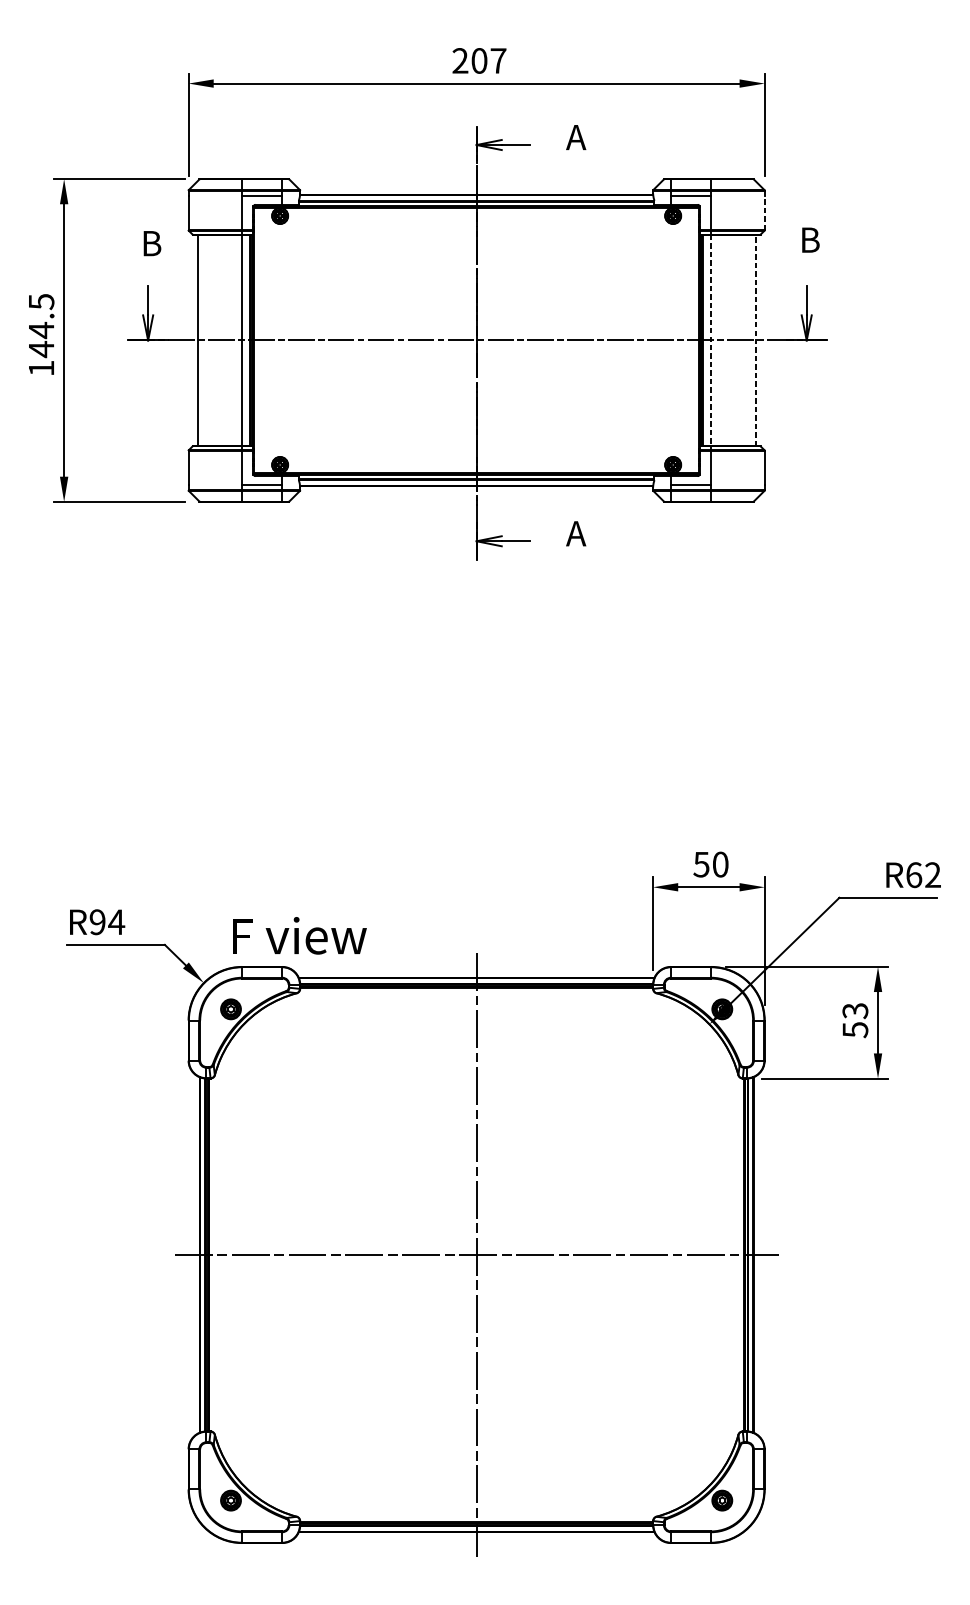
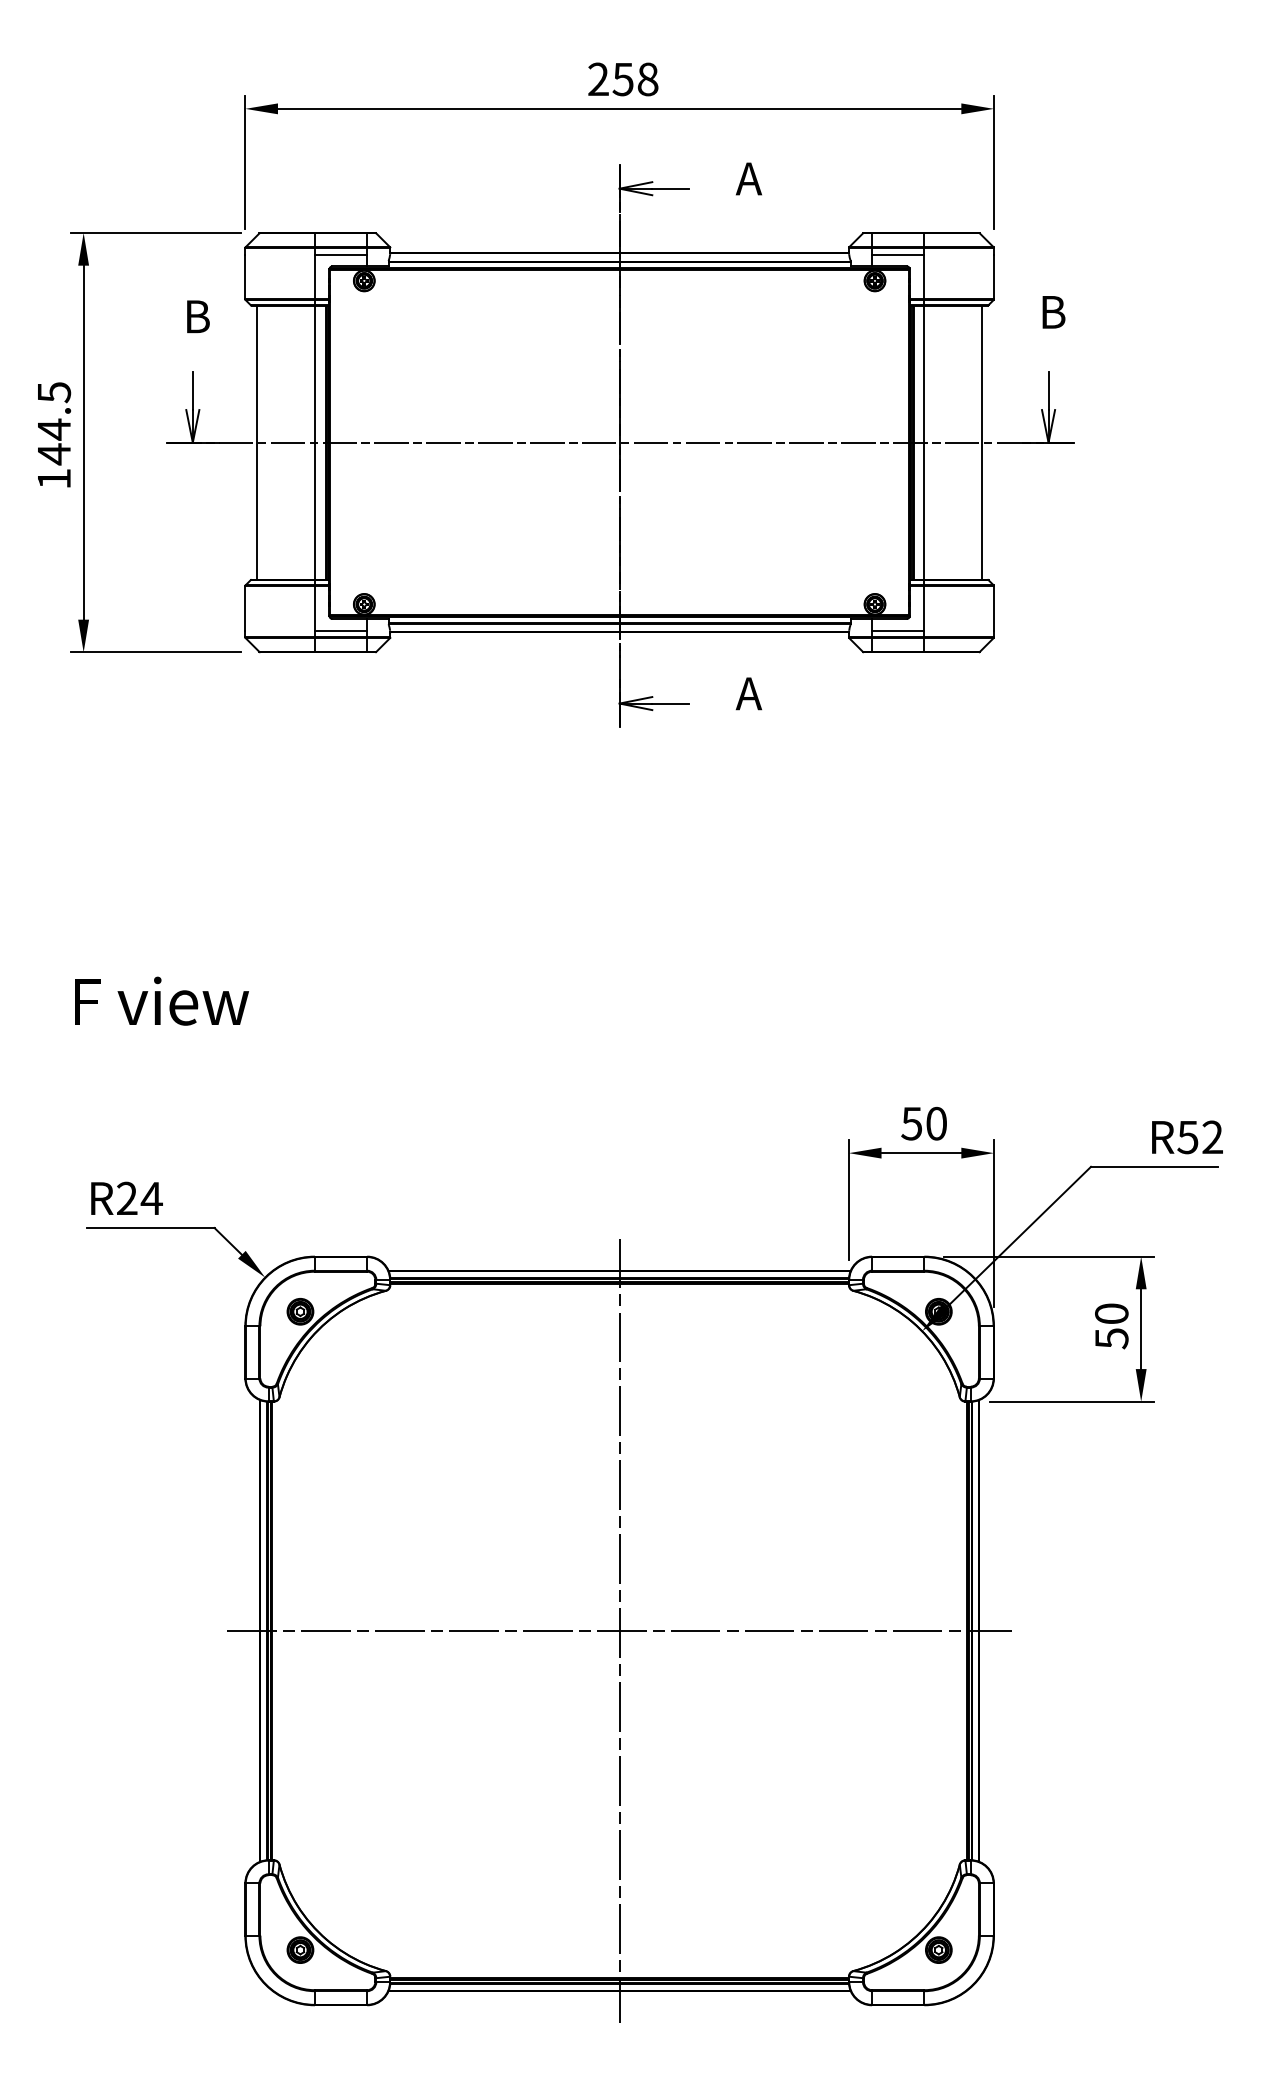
text: (488, 60) -> (635, 79), 207 -> 258
line: (764, 212) -> (993, 276), dashed -> solid
line: (755, 340) -> (982, 442), dashed -> solid
line: (711, 341) -> (924, 443), dashed -> solid
text: (913, 875) -> (1187, 1137), R62 -> R52
text: (97, 922) -> (127, 1198), R94 -> R24
text: (299, 935) -> (161, 1000), moved
text: (855, 1010) -> (1111, 1313), 53 -> 50

